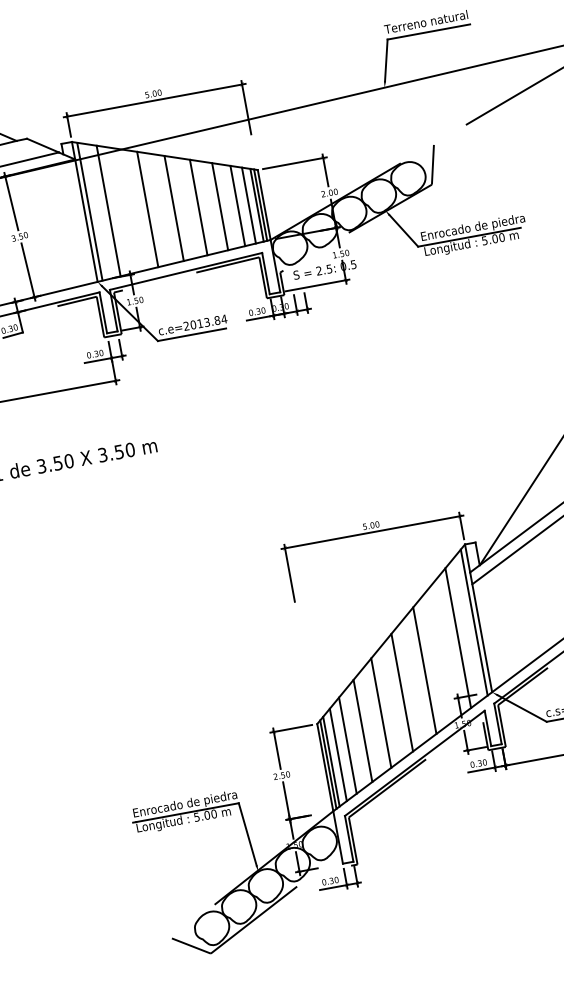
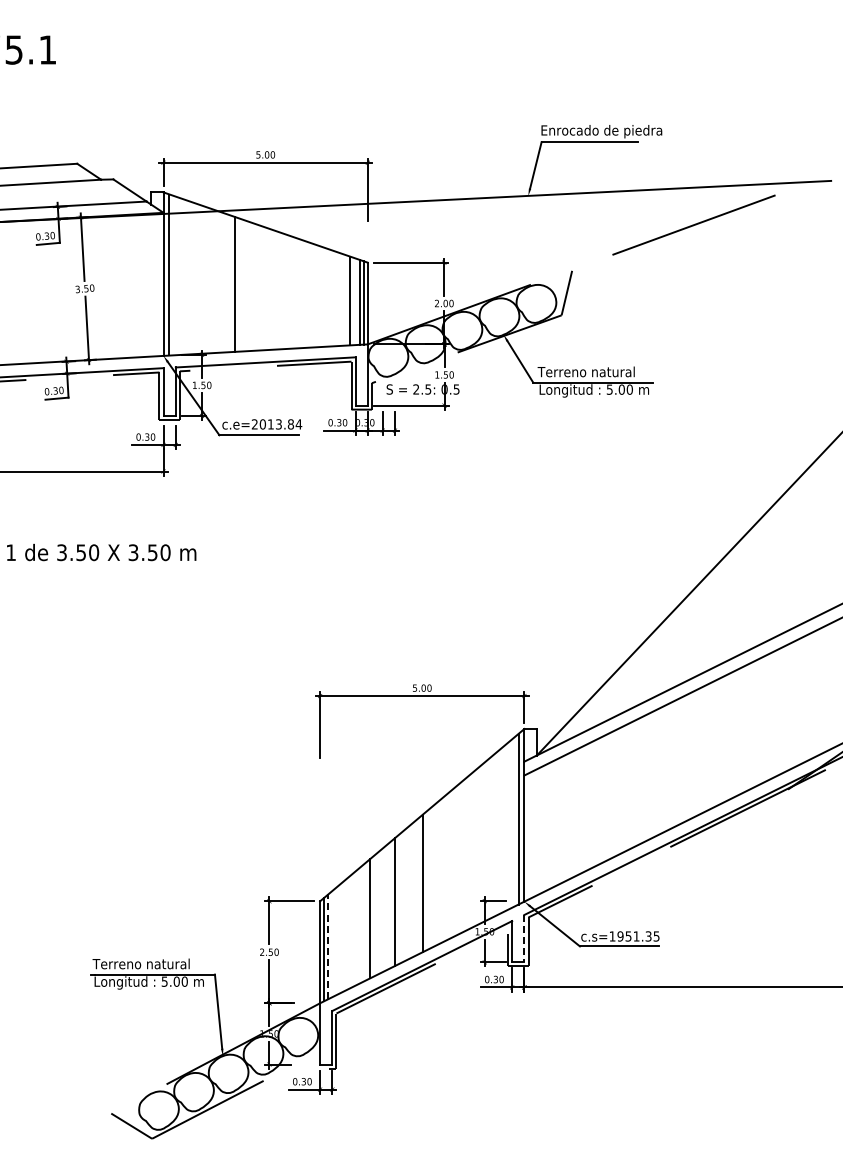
text: (437, 21) -> (601, 131), Terreno natural -> Enrocado de piedra
line: (220, 206) -> (317, 296), removed
line: (237, 206) -> (337, 299), removed
line: (198, 207) -> (293, 292), removed
line: (174, 208) -> (265, 288), removed
line: (108, 210) -> (190, 277), removed
text: (472, 227) -> (598, 372), Enrocado de piedra -> Terreno natural
line: (458, 638) -> (497, 833), removed
line: (424, 670) -> (452, 863), removed
line: (498, 723) -> (524, 938), solid -> dashed
line: (348, 745) -> (350, 931), removed
line: (338, 754) -> (337, 940), removed
line: (331, 761) -> (328, 946), solid -> dashed
text: (184, 804) -> (153, 964), Enrocado de piedra -> Terreno natural

